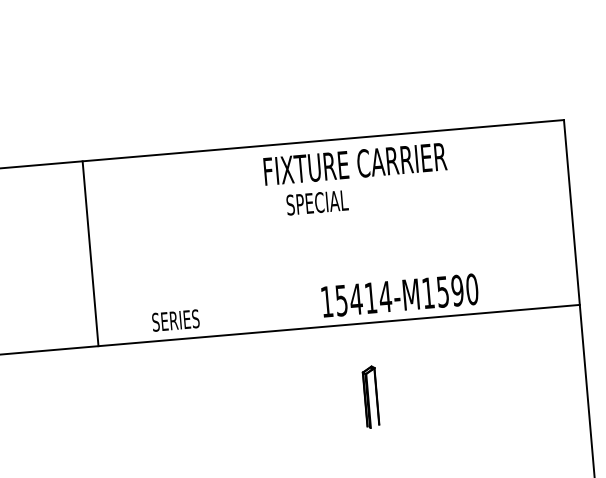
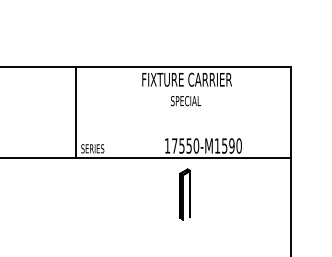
text: (318, 203) -> (186, 101), moved
line: (89, 253) -> (75, 112), moved
text: (363, 297) -> (185, 145), 15414-M1590 -> 17550-M1590
part: (369, 397) -> (184, 194), size x1.67

